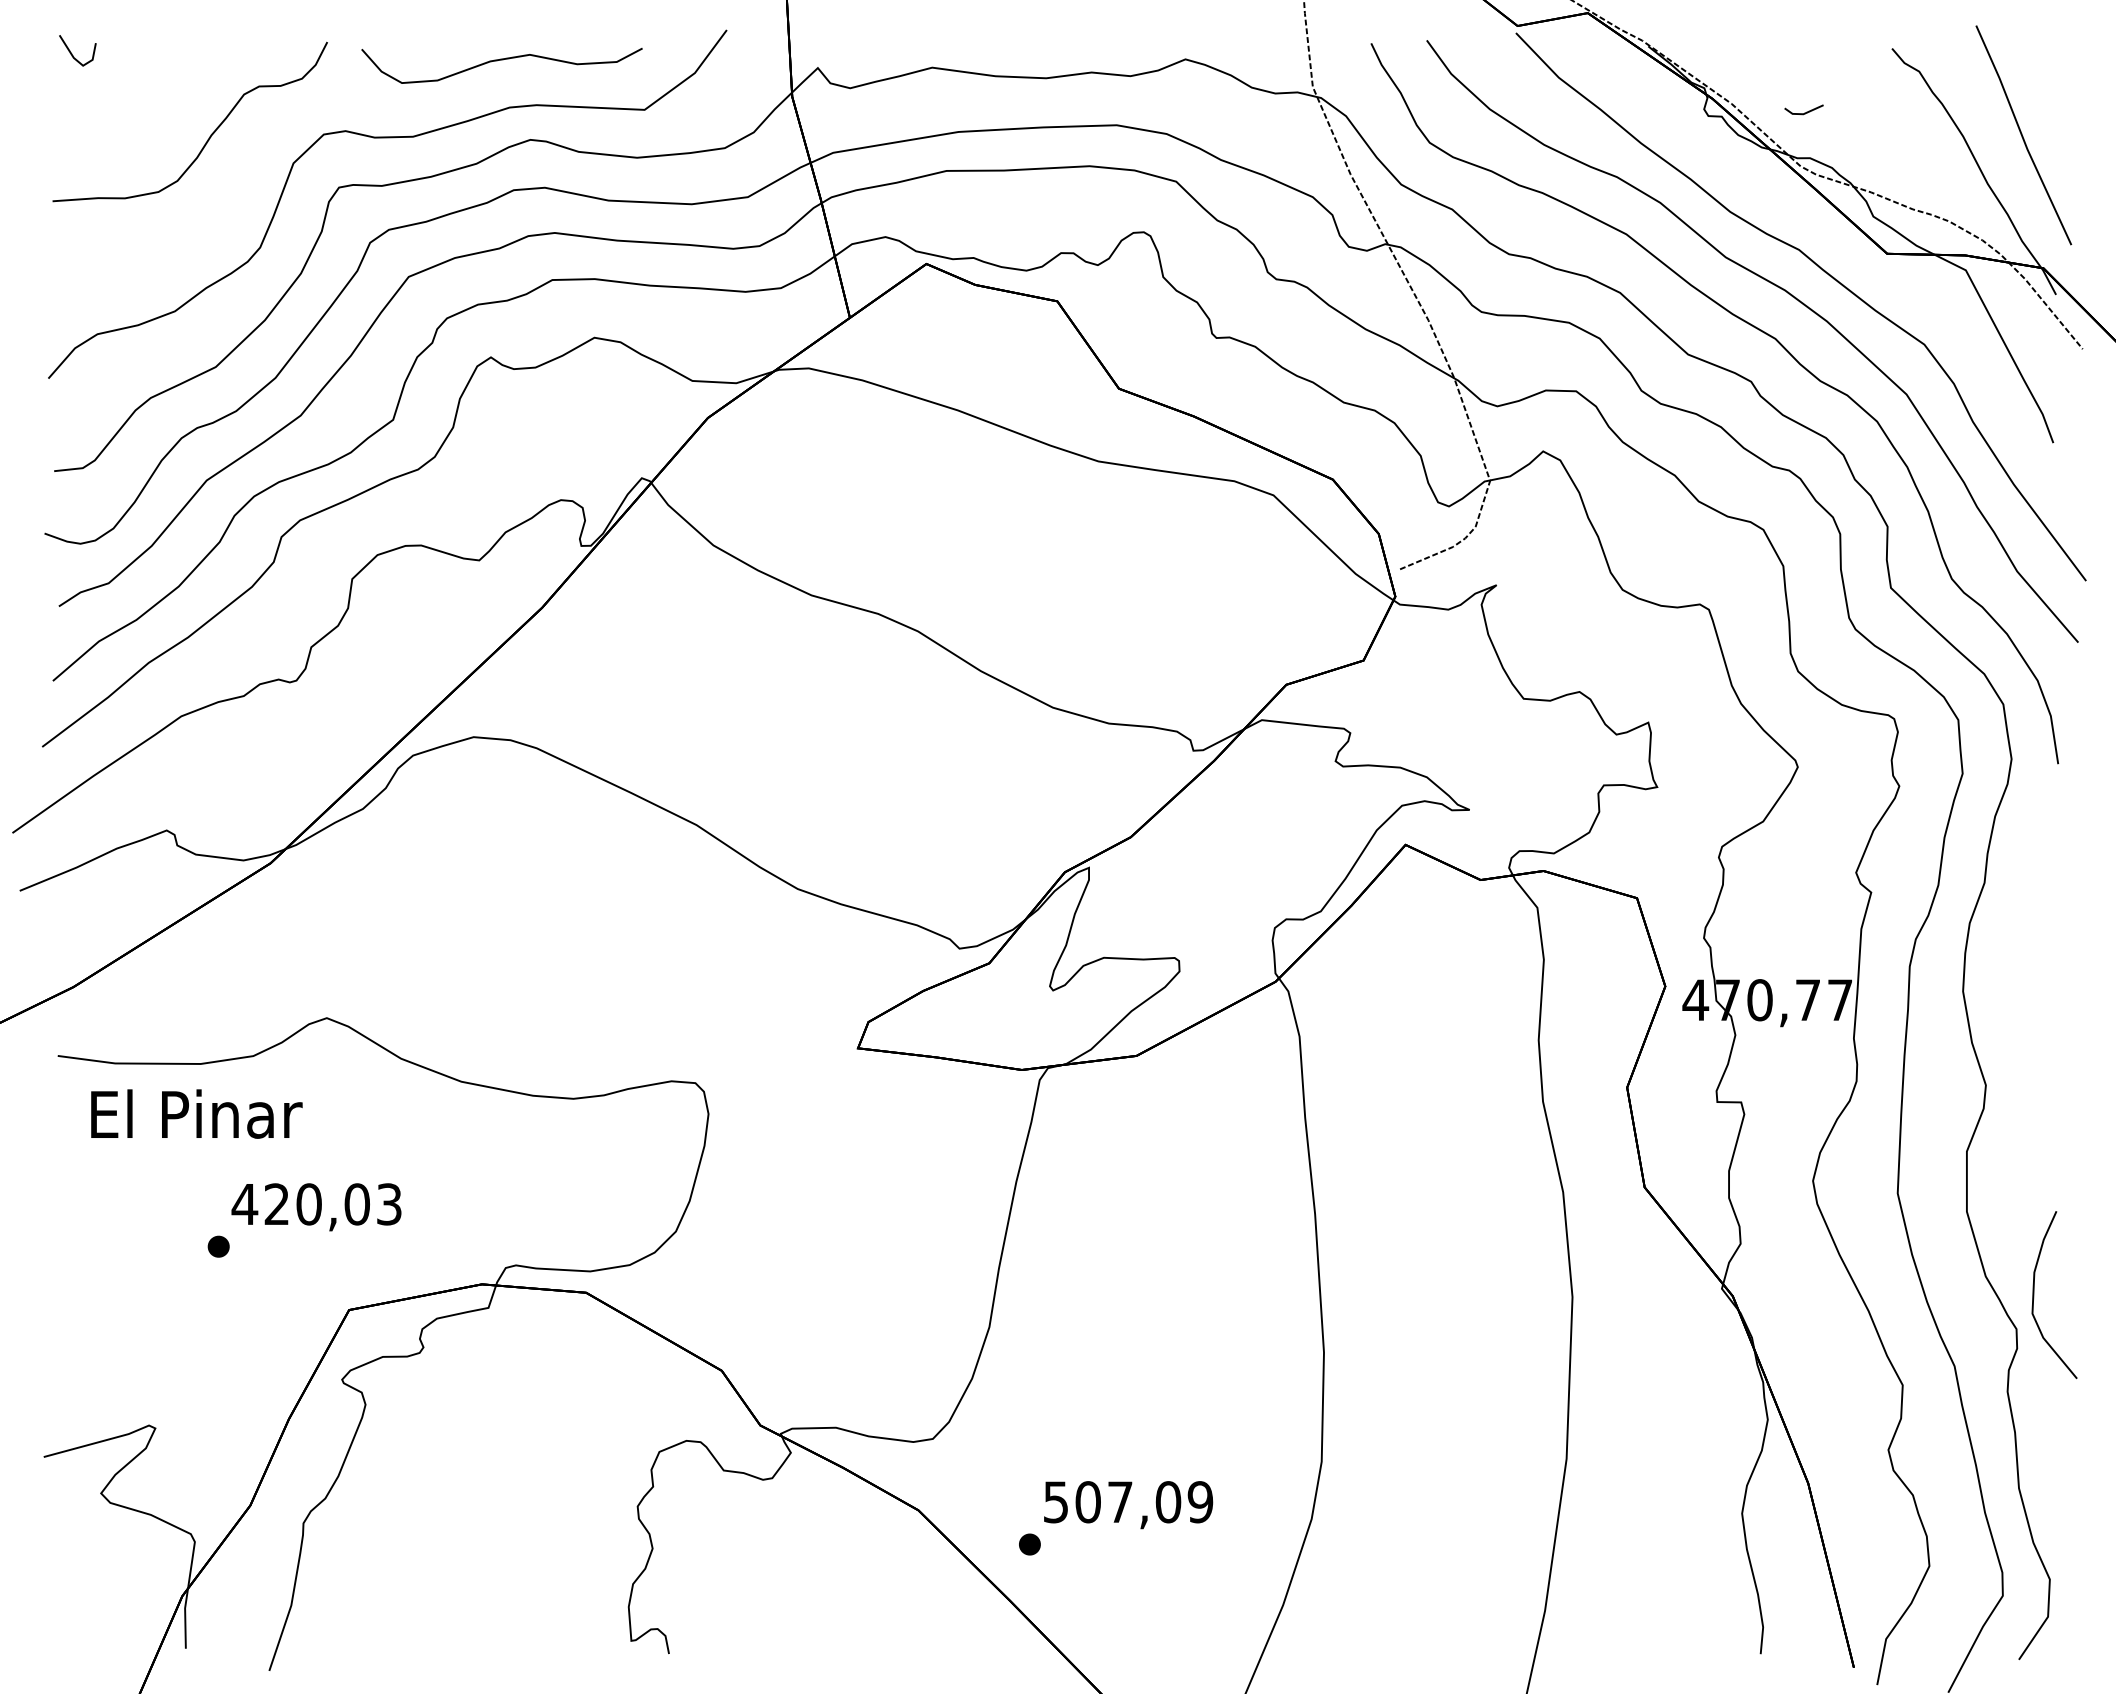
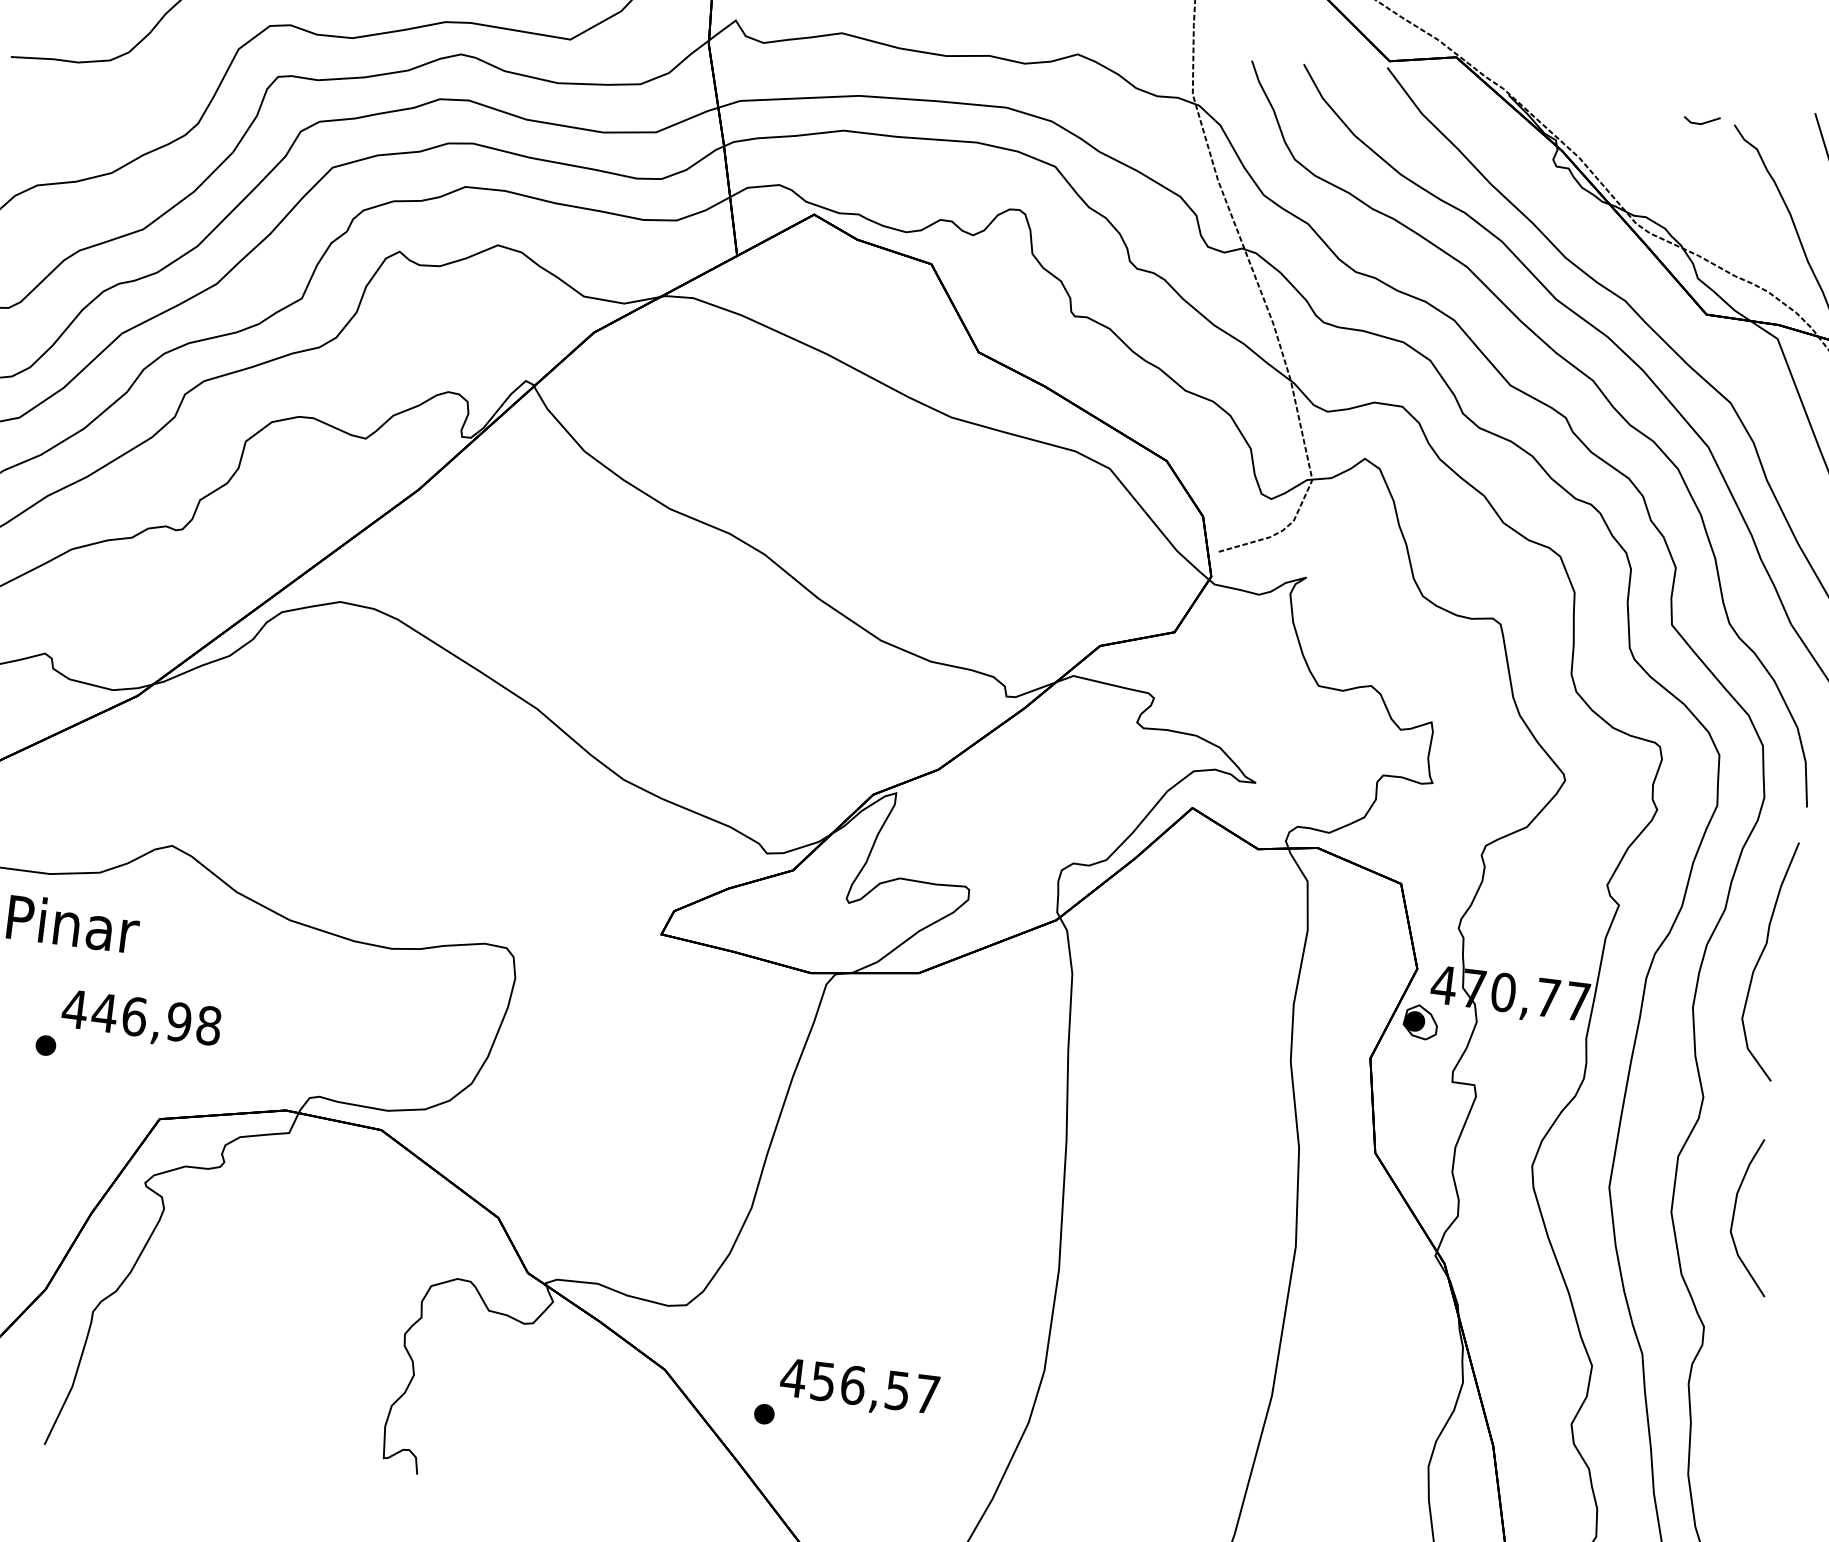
line: (1804, 112) -> (1702, 122), moved
curve: (2029, 928) -> (1761, 956), added
part: (1675, 1042) -> (1420, 1022), added
text: (332, 1204) -> (156, 1019), 420,03 -> 446,98
curve: (2034, 1295) -> (1734, 1215), moved
text: (1127, 1502) -> (859, 1386), 507,09 -> 456,57

